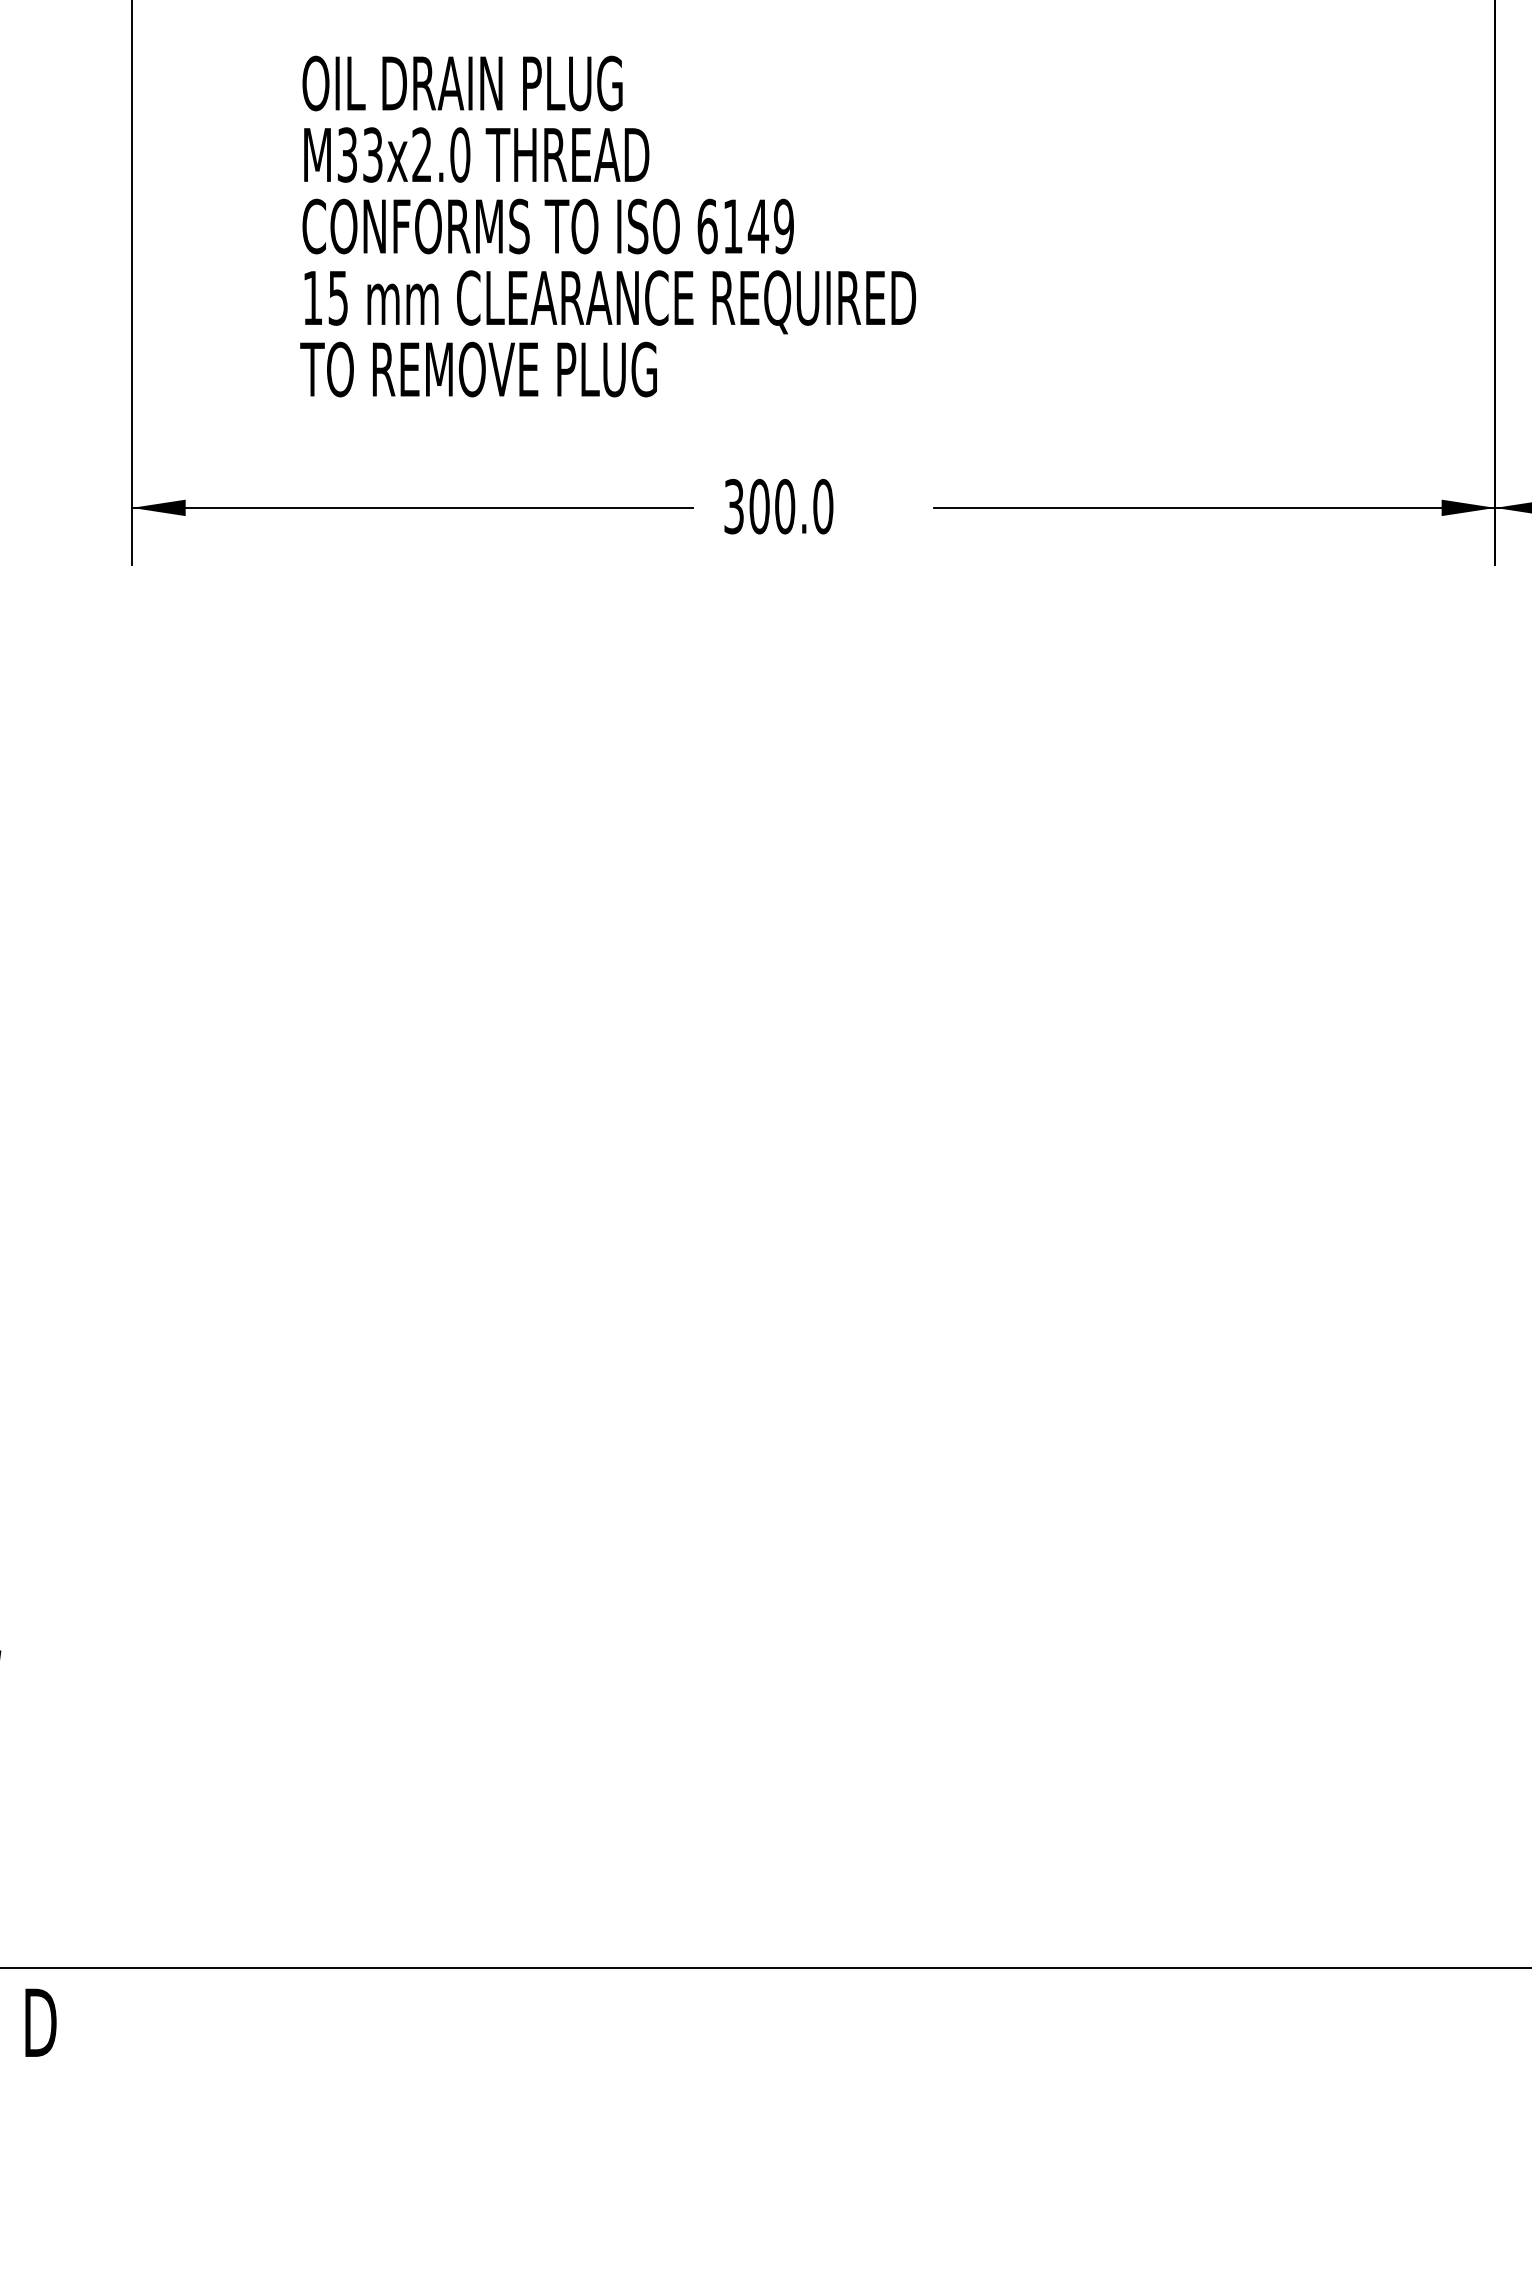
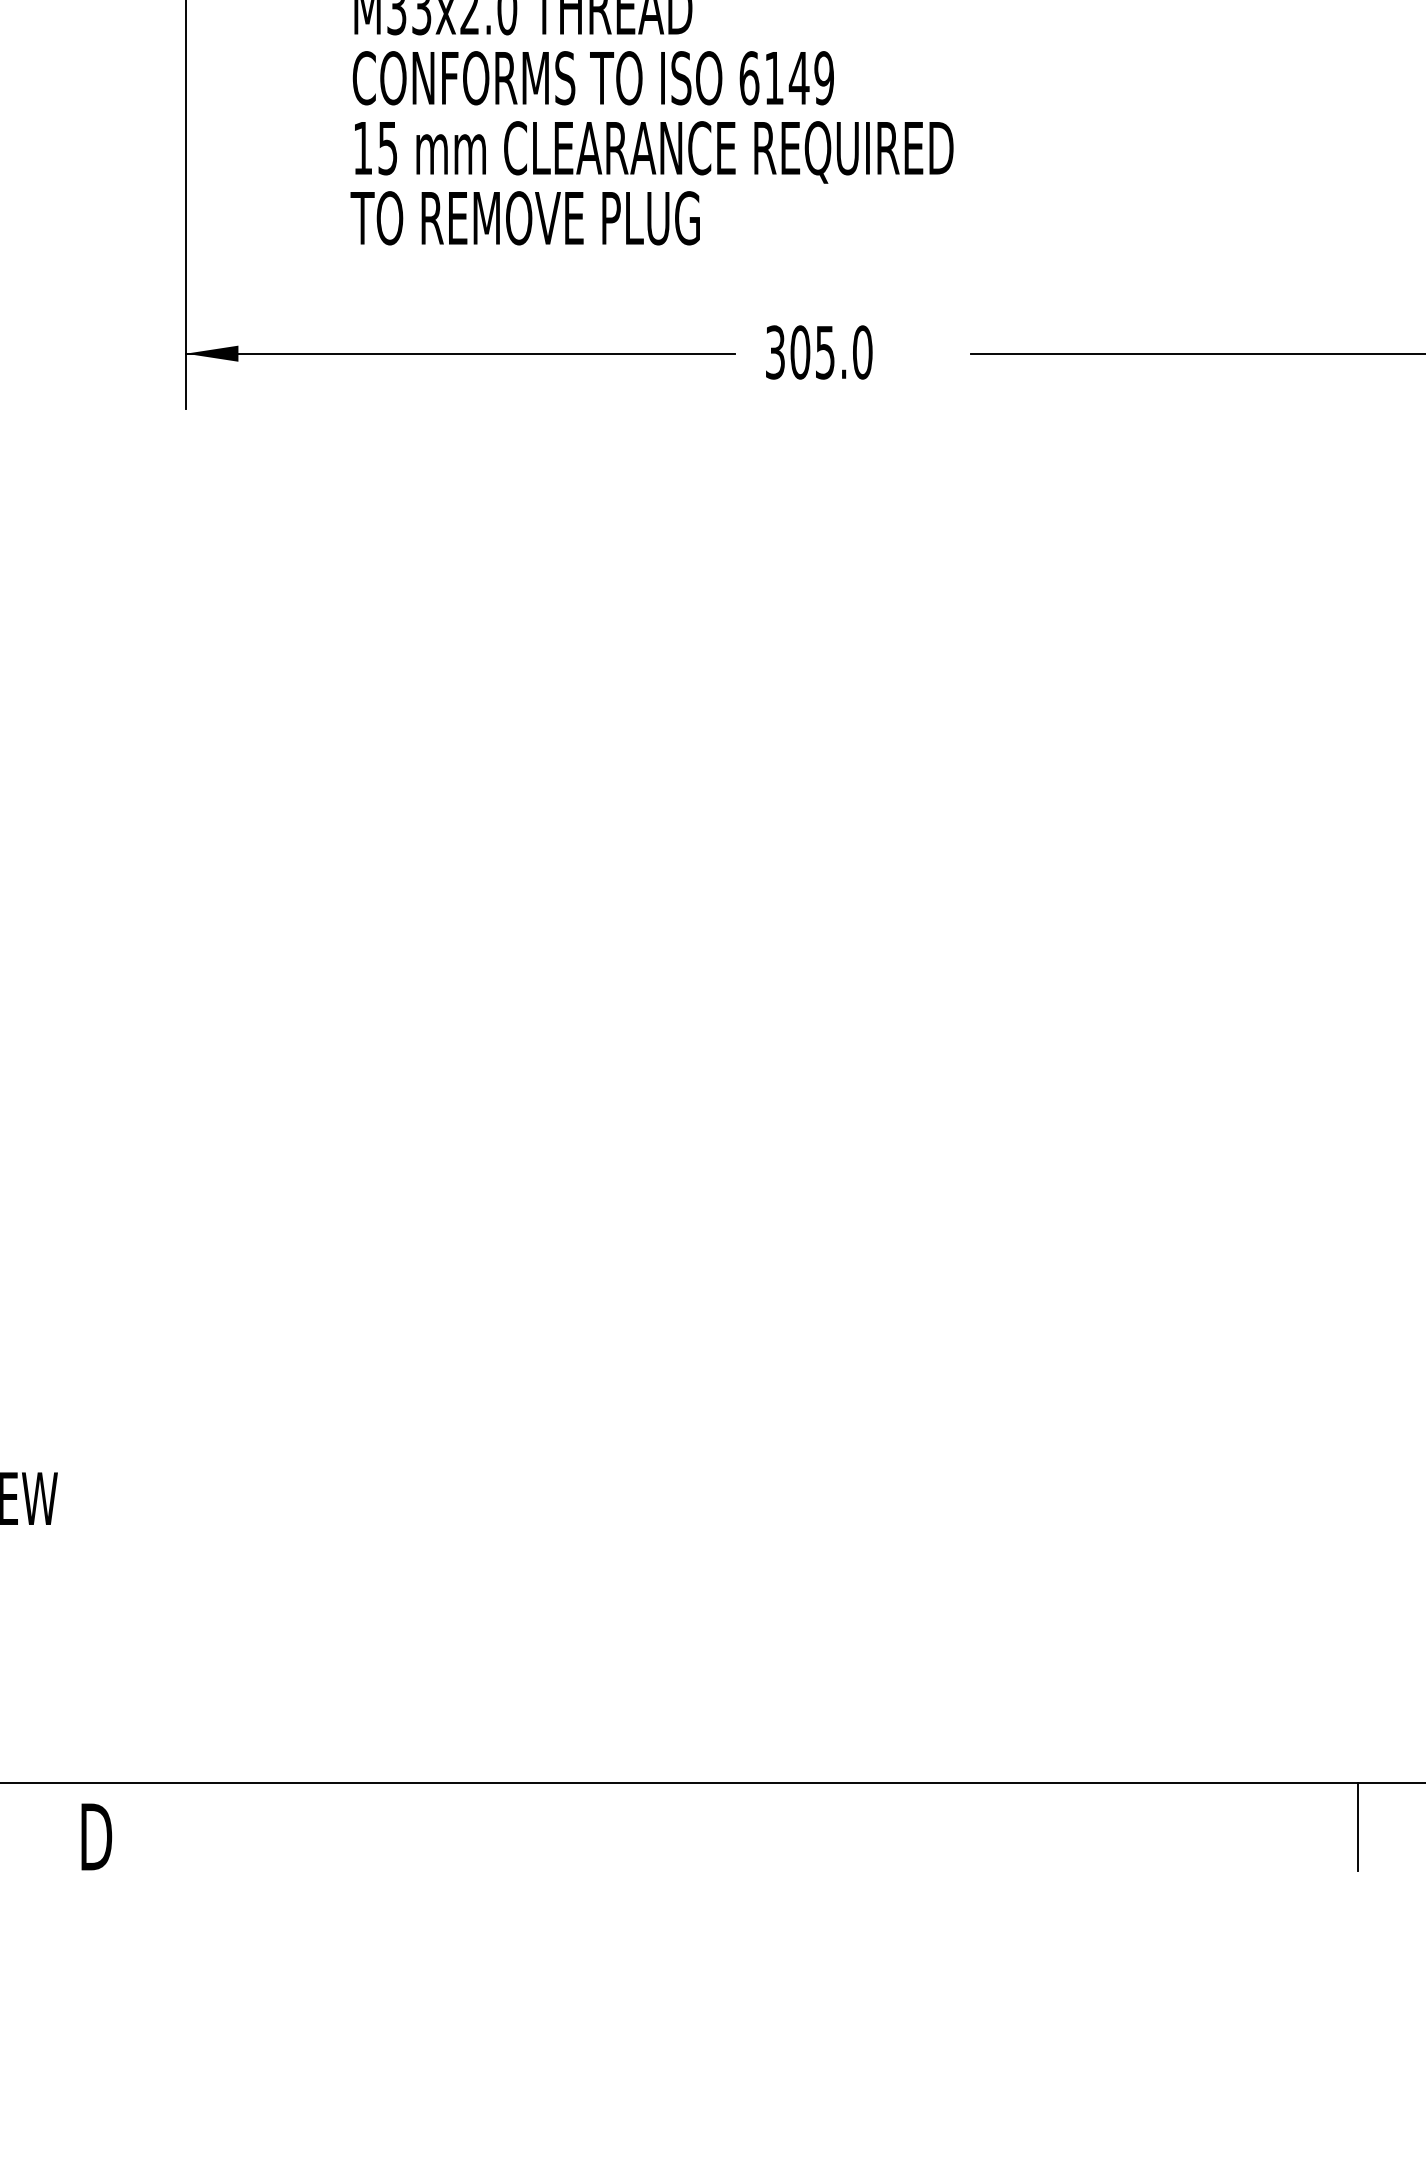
text: (785, 506) -> (825, 352), 300.0 -> 305.0
line: (1329, 2012) -> (1358, 1826), added

